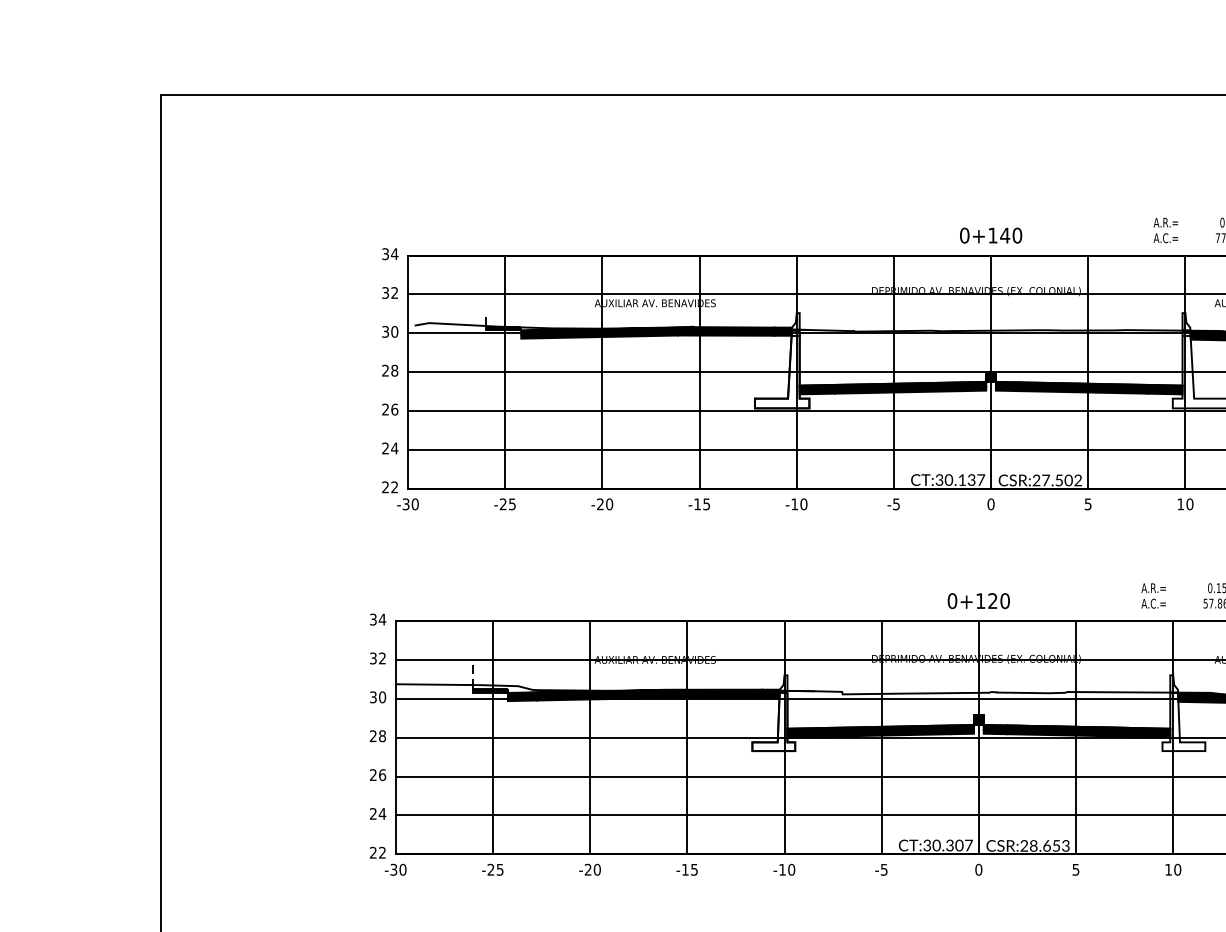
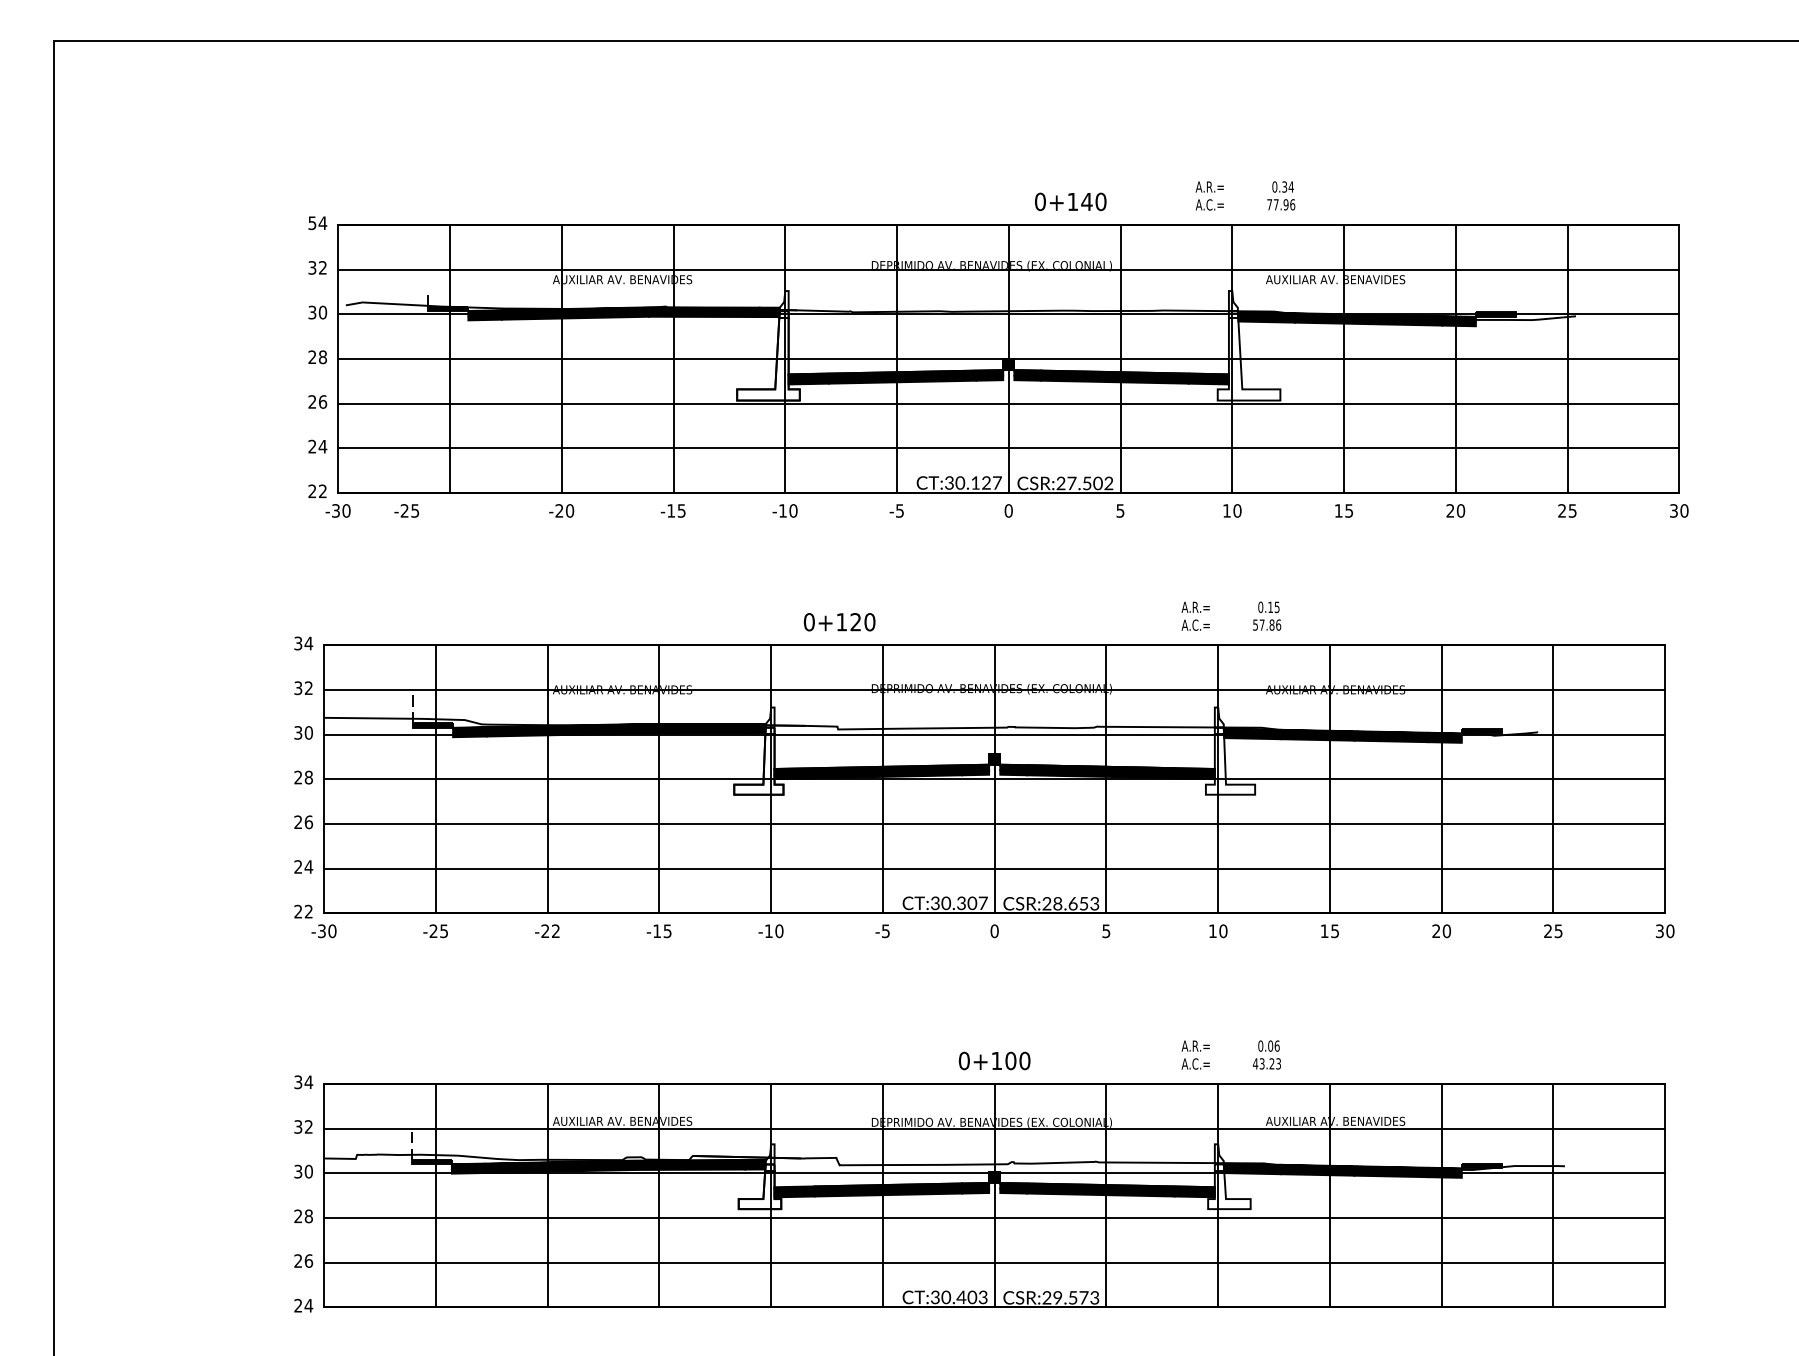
text: (990, 235) -> (1070, 201), moved
text: (385, 253) -> (312, 222), 34 -> 54
text: (971, 481) -> (986, 484), CT:30.137 -> CT:30.127
text: (504, 503) -> (406, 510), moved
text: (978, 601) -> (839, 622), moved
text: (596, 870) -> (555, 931), -20 -> -22

